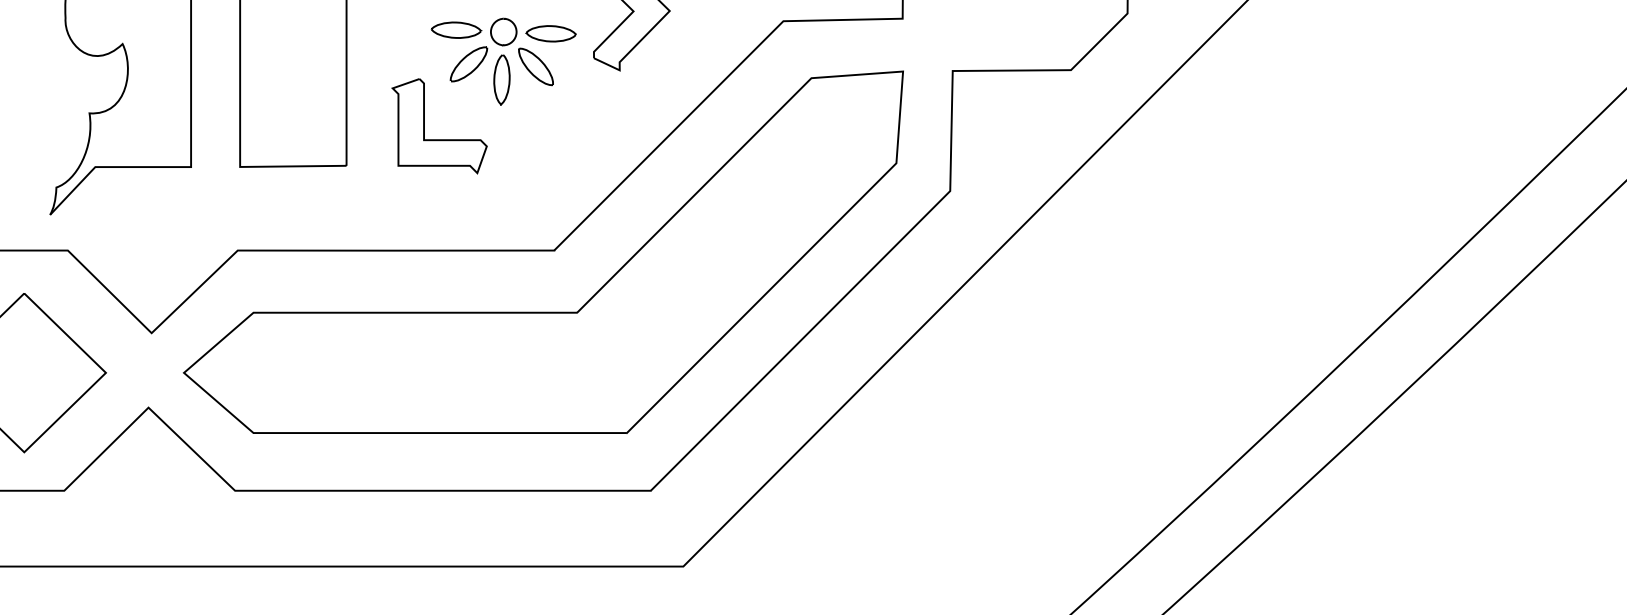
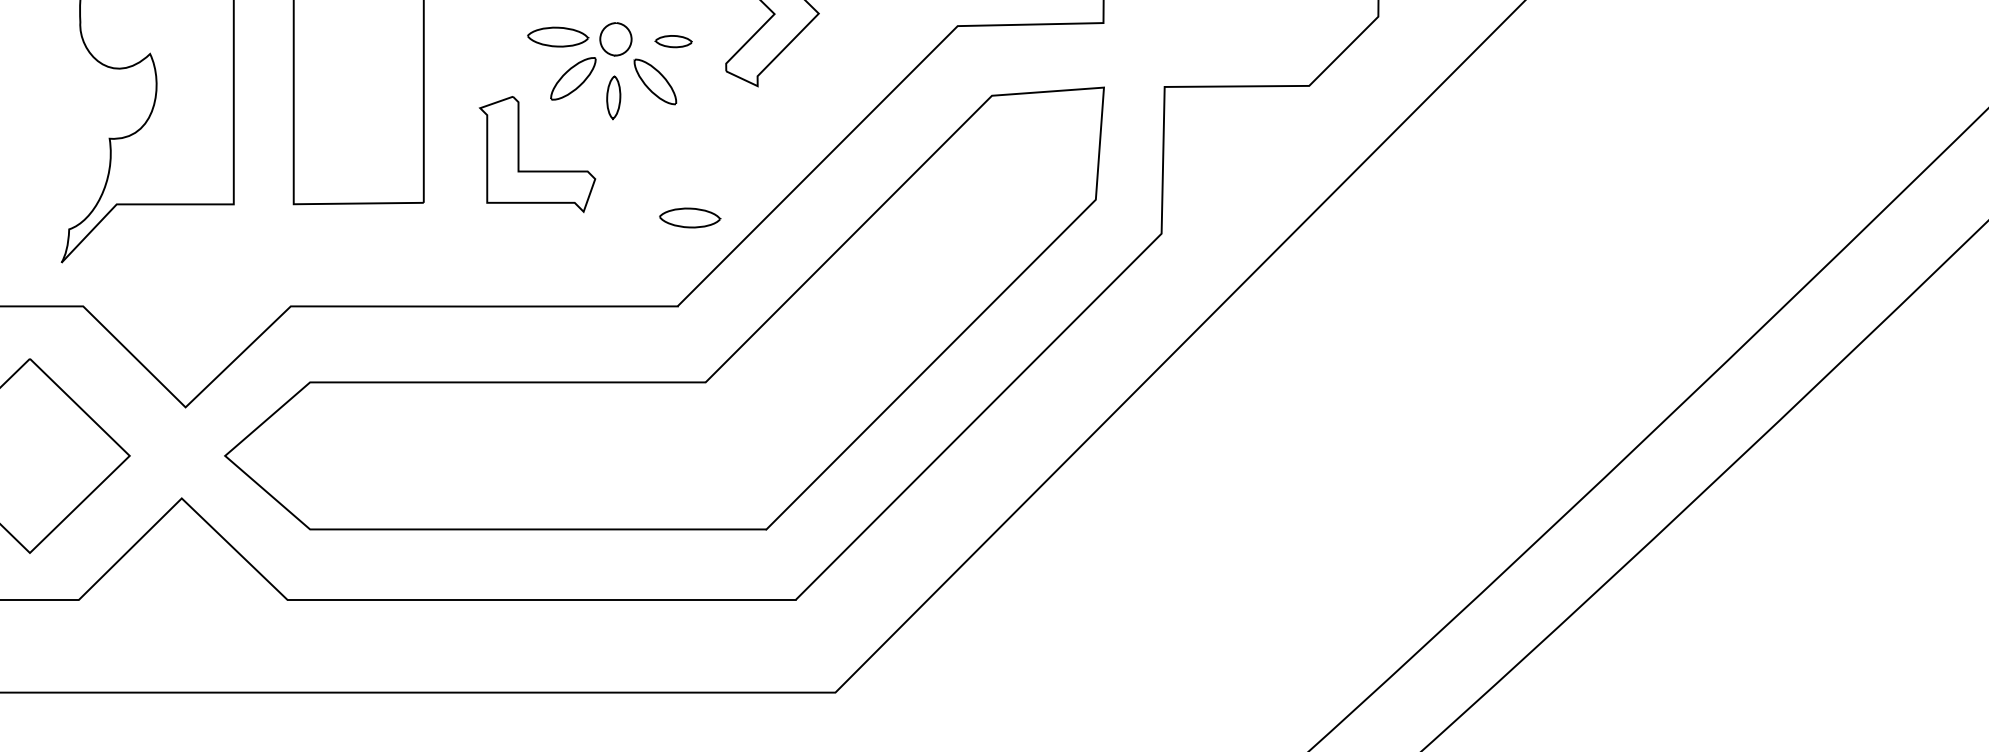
part: (550, 33) -> (673, 41), size x0.6
part: (501, 79) -> (613, 97), size x0.7
part: (564, 177) -> (690, 217), added

